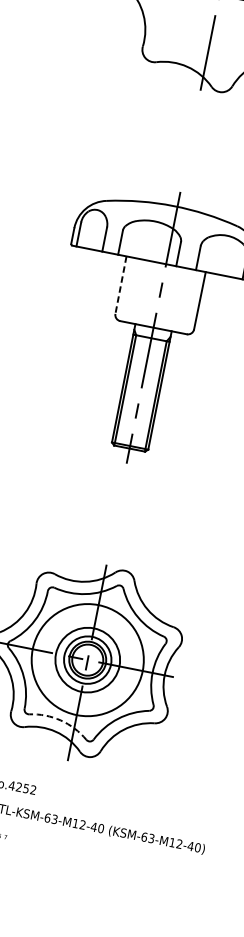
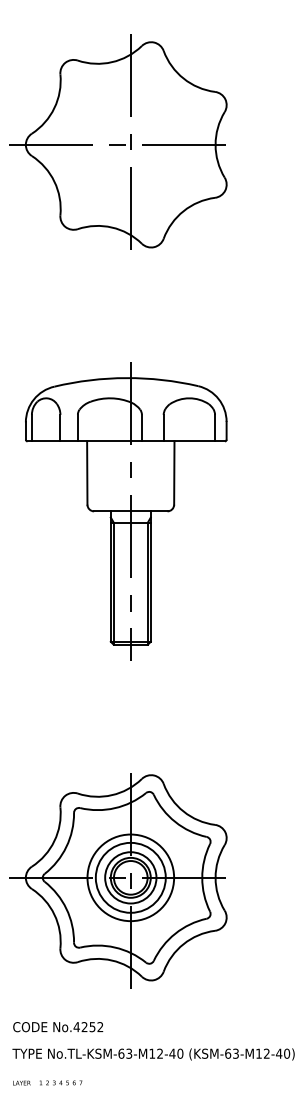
line: (121, 285) -> (87, 473), dashed -> solid
circle: (87, 659) -> (130, 877), size x0.71
arc: (60, 720) -> (114, 947), dashed -> solid

